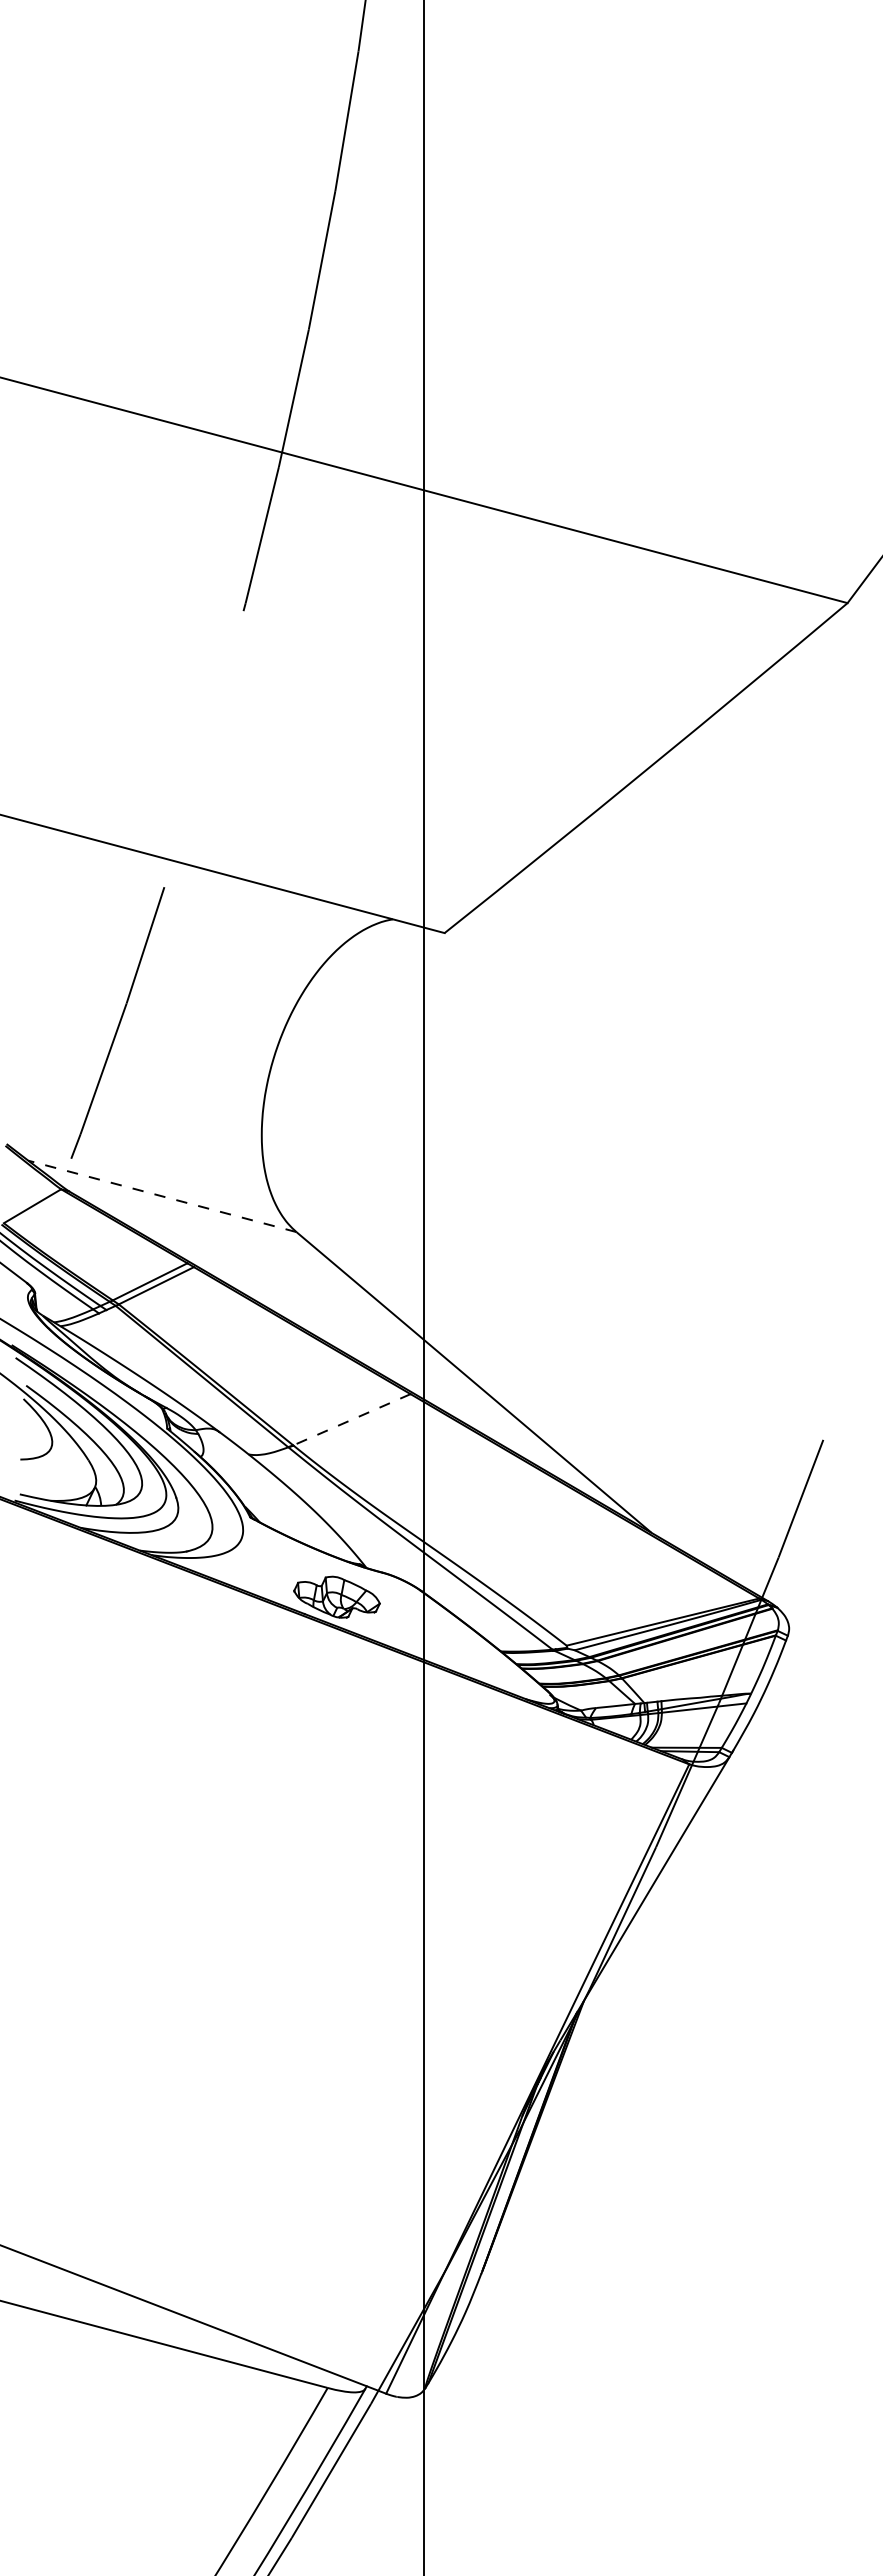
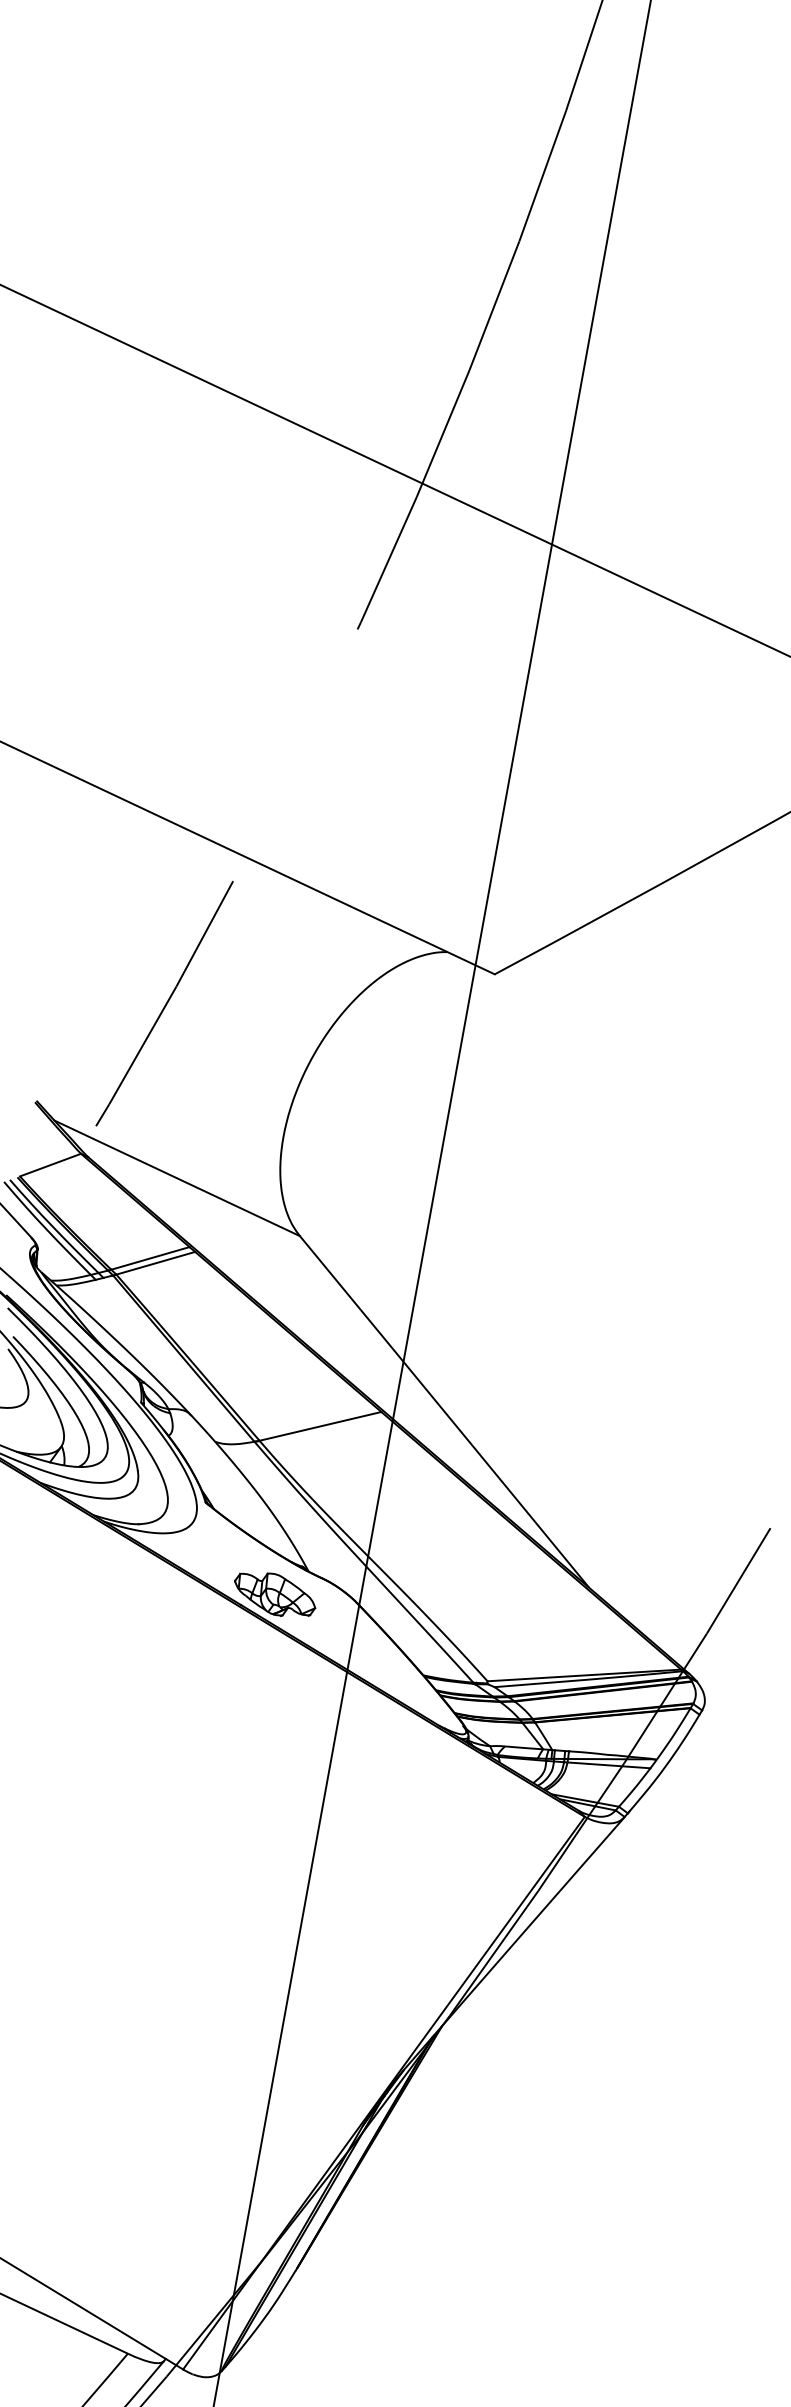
line: (162, 1196) -> (177, 1178), dashed -> solid
line: (351, 1419) -> (320, 1426), dashed -> solid

